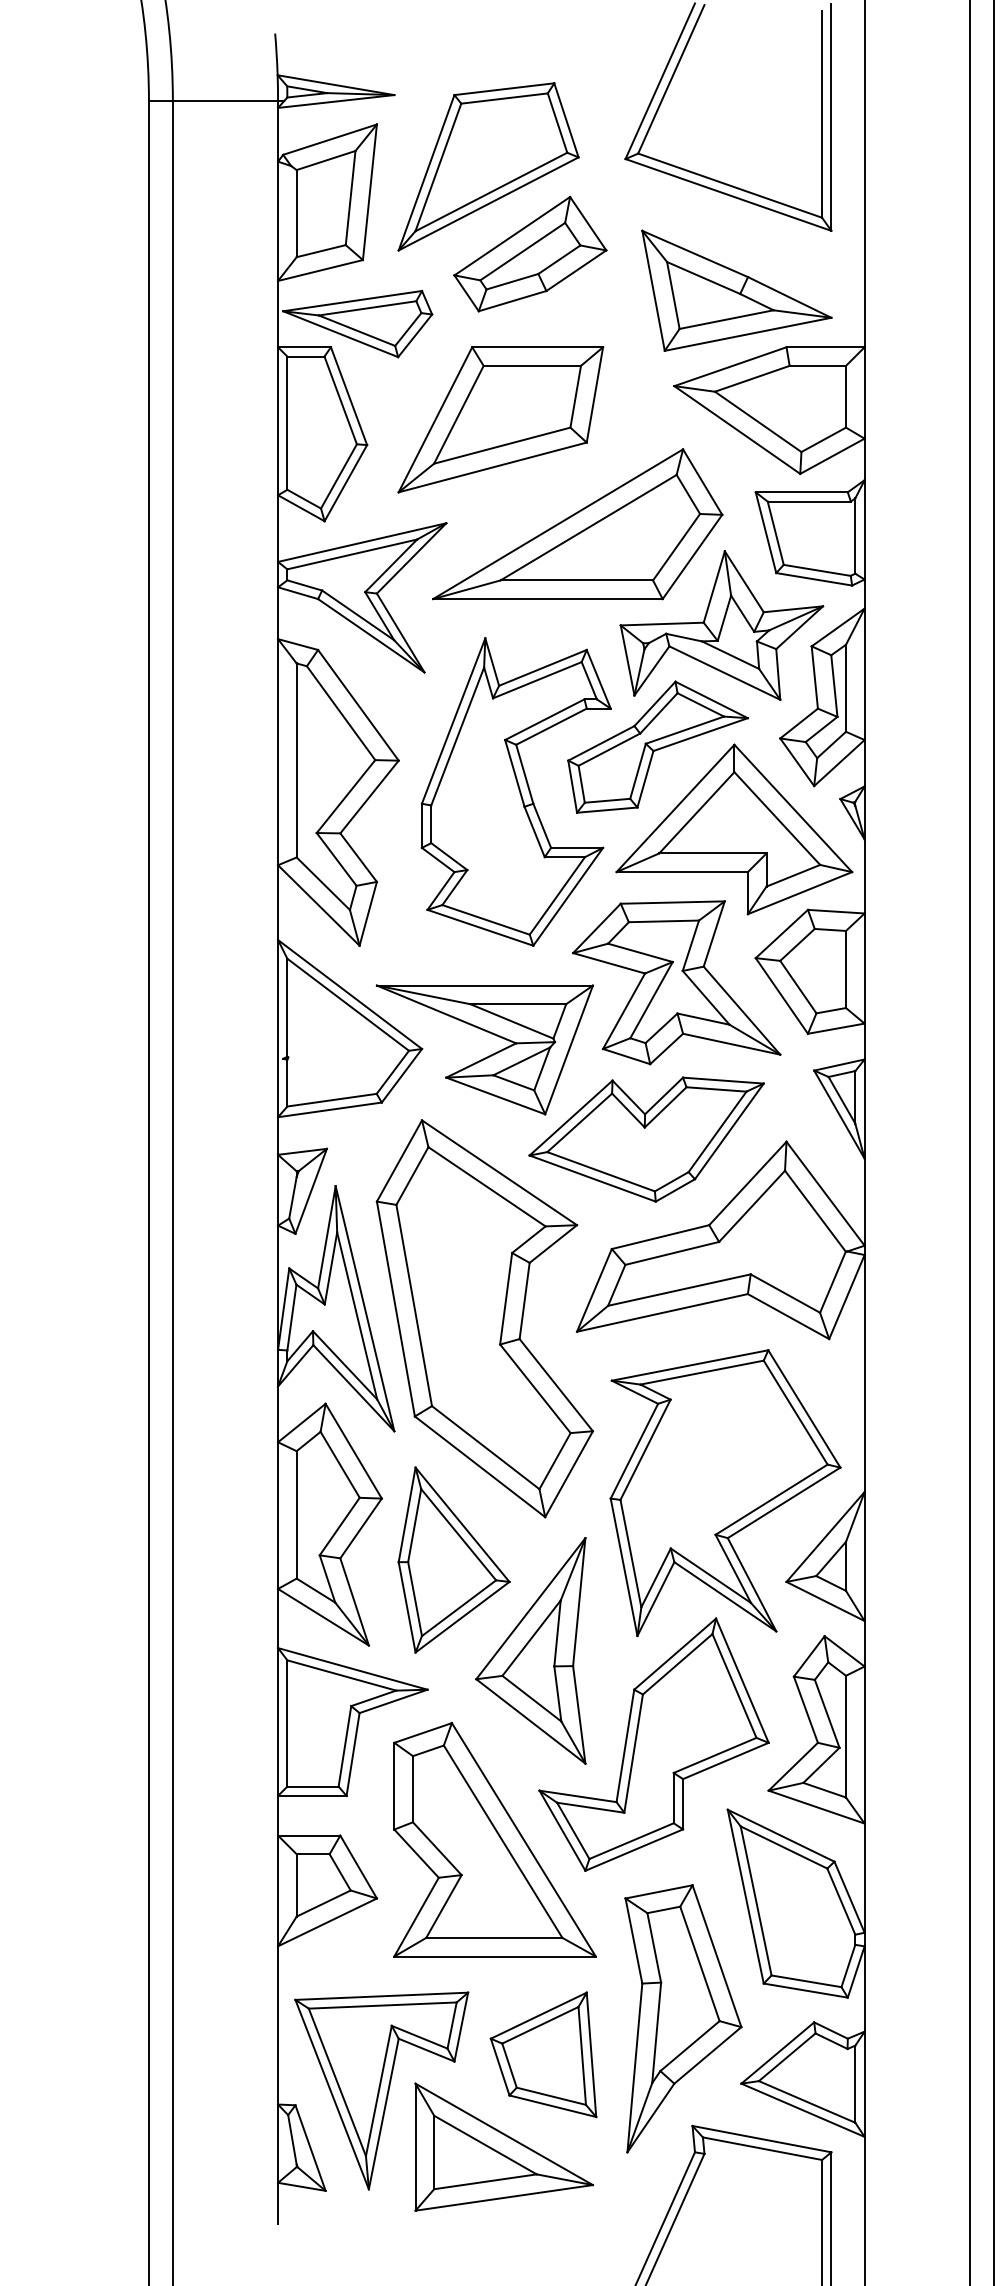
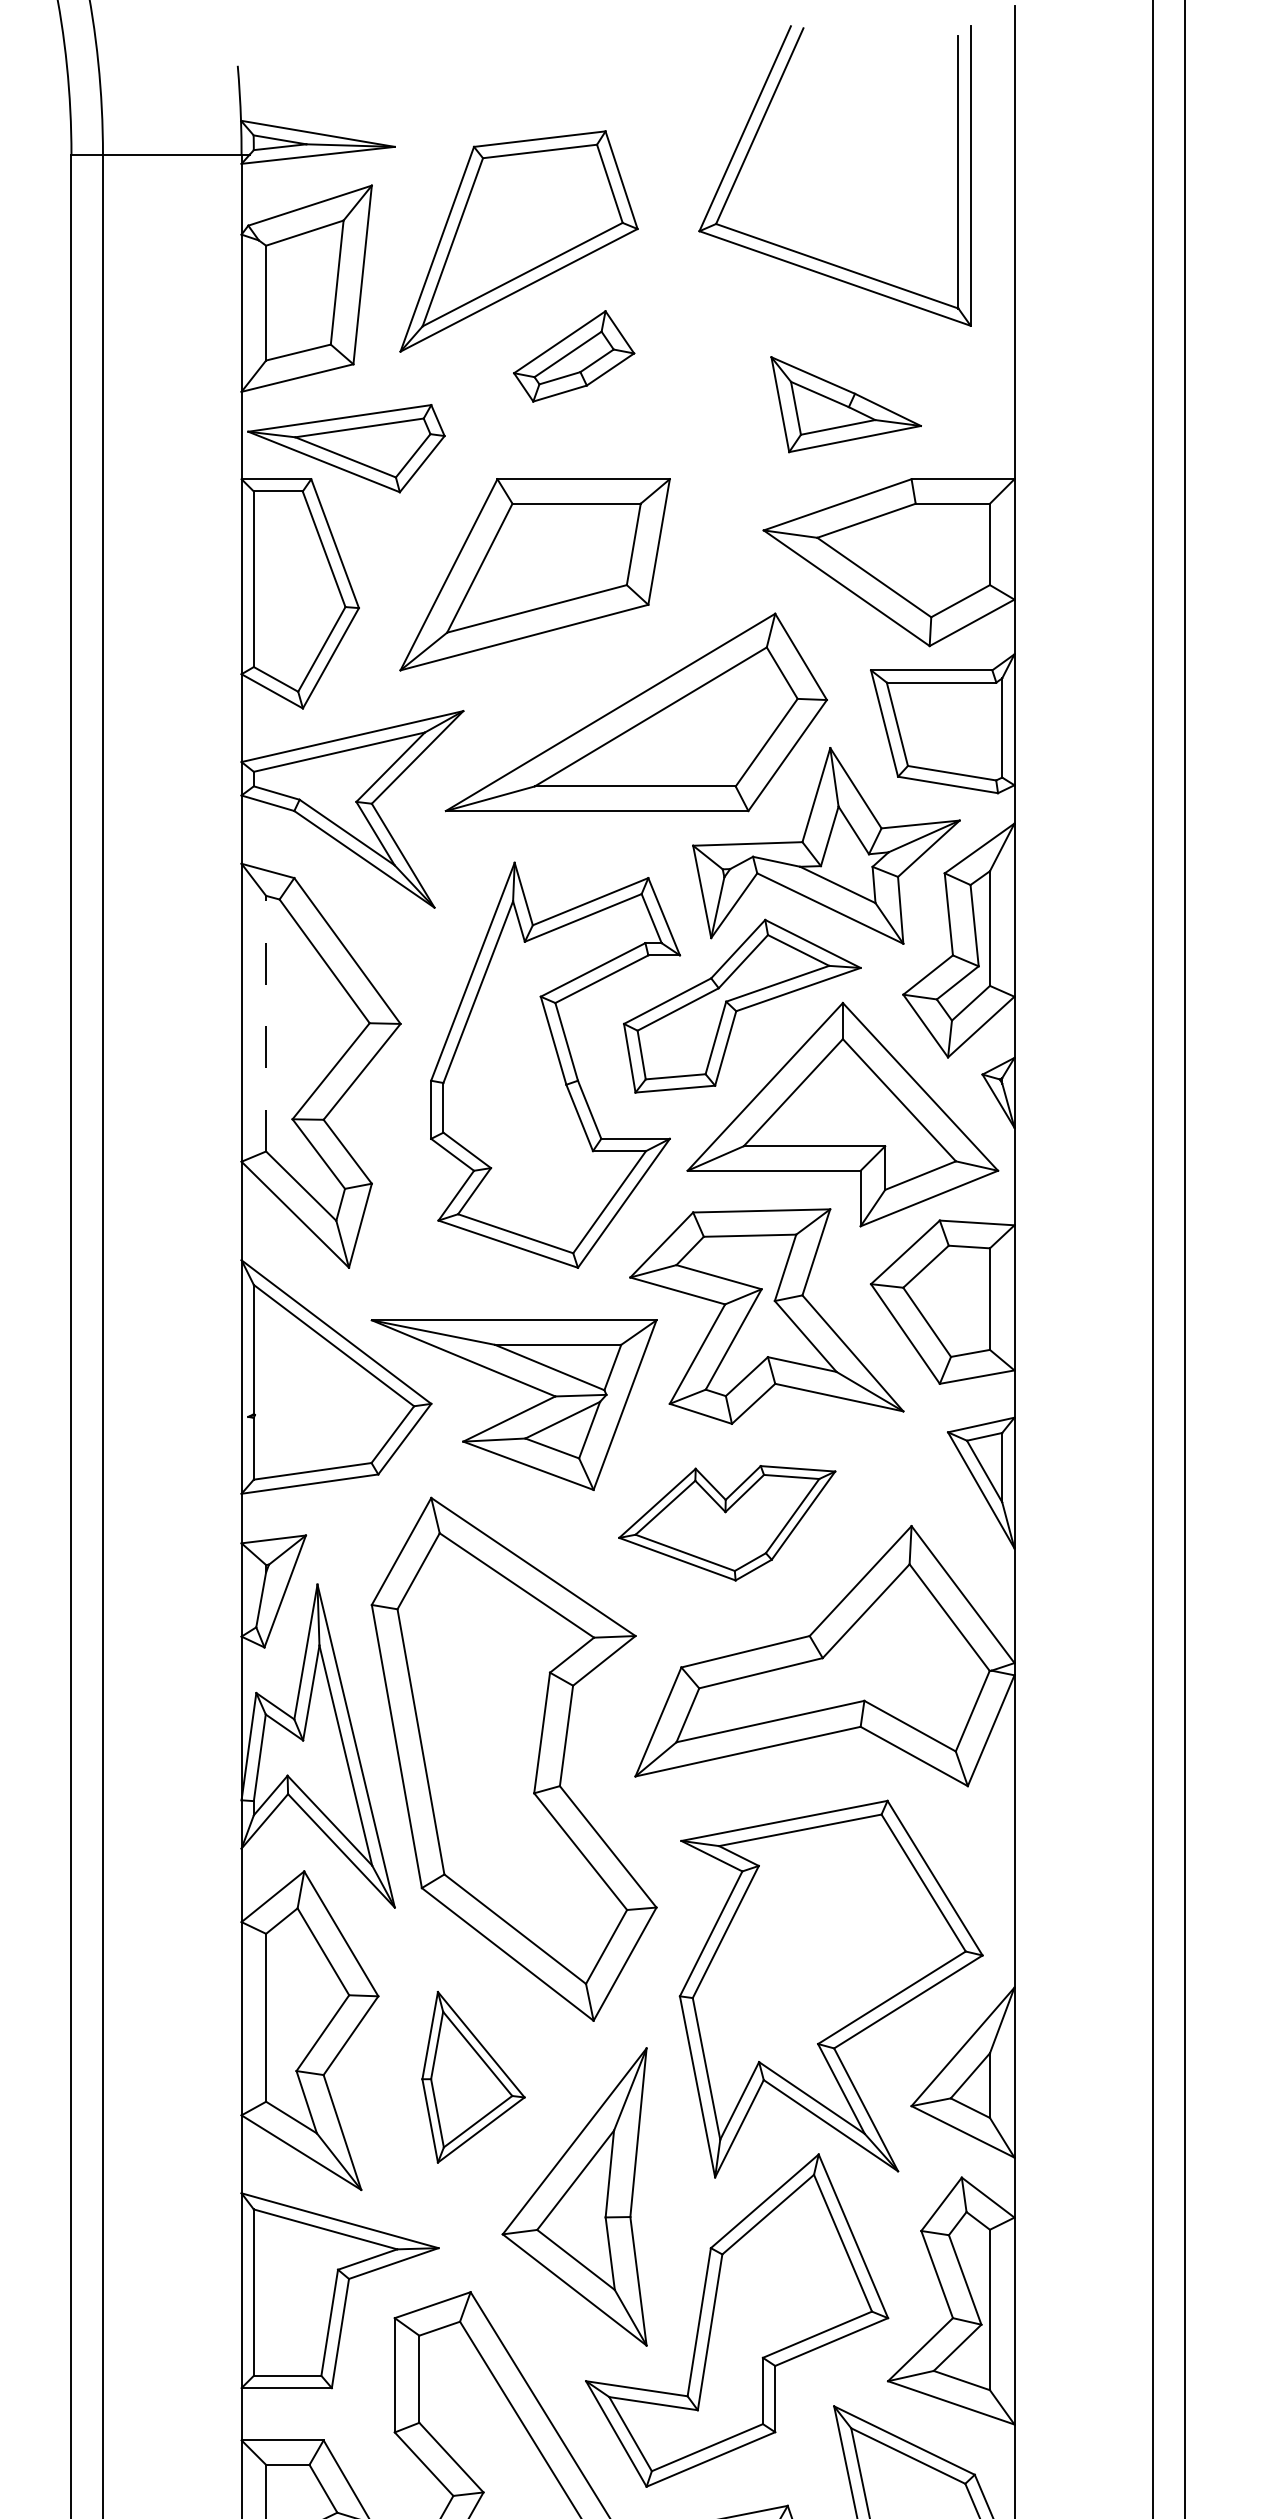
part: (530, 253) -> (574, 355), size x0.6
part: (736, 290) -> (845, 404), size x0.6
line: (296, 760) -> (265, 1023), solid -> dashed
part: (646, 1139) -> (727, 1523), size x0.7
part: (453, 1559) -> (472, 2076), size x0.7

